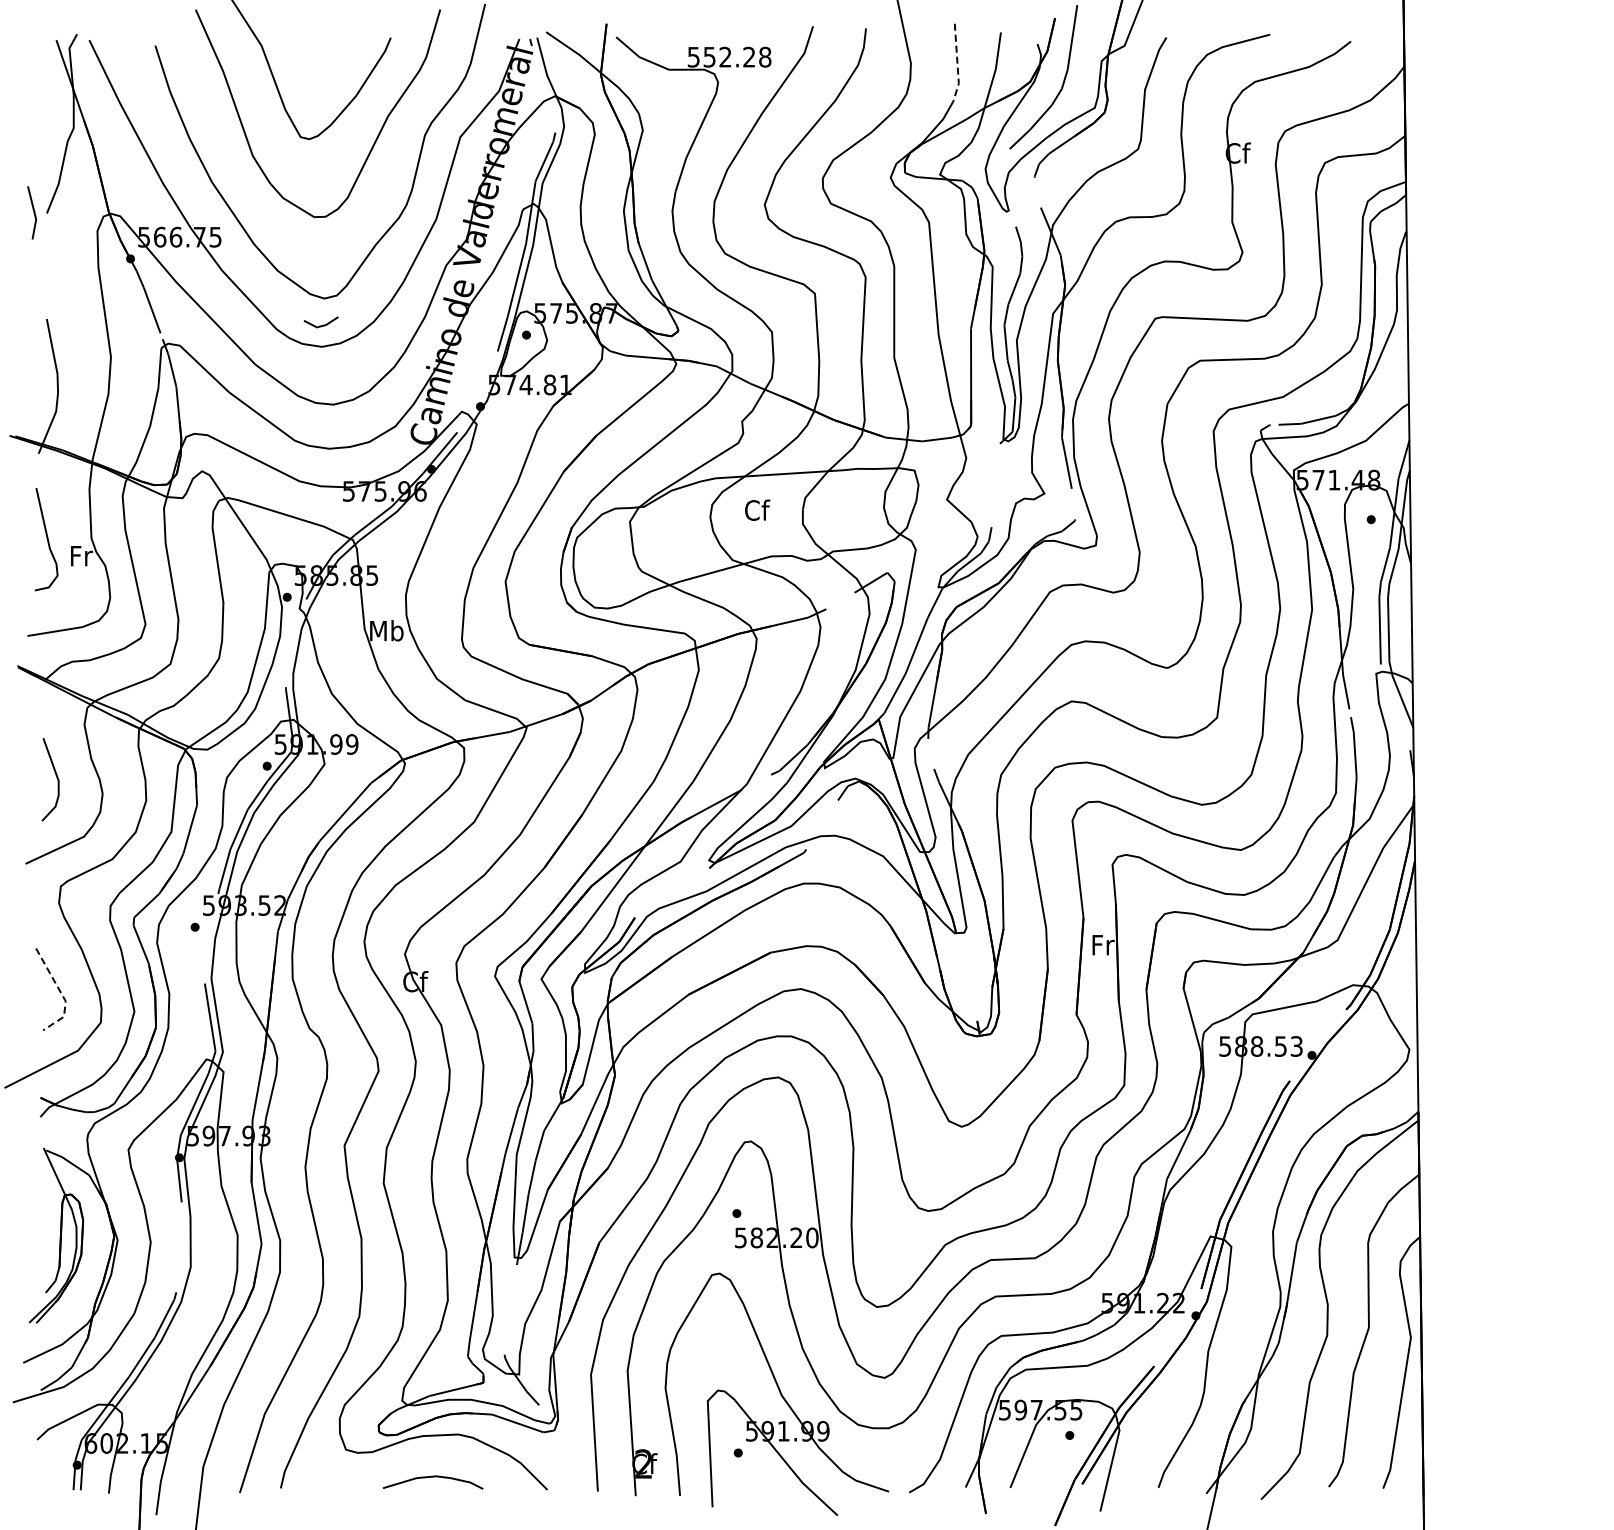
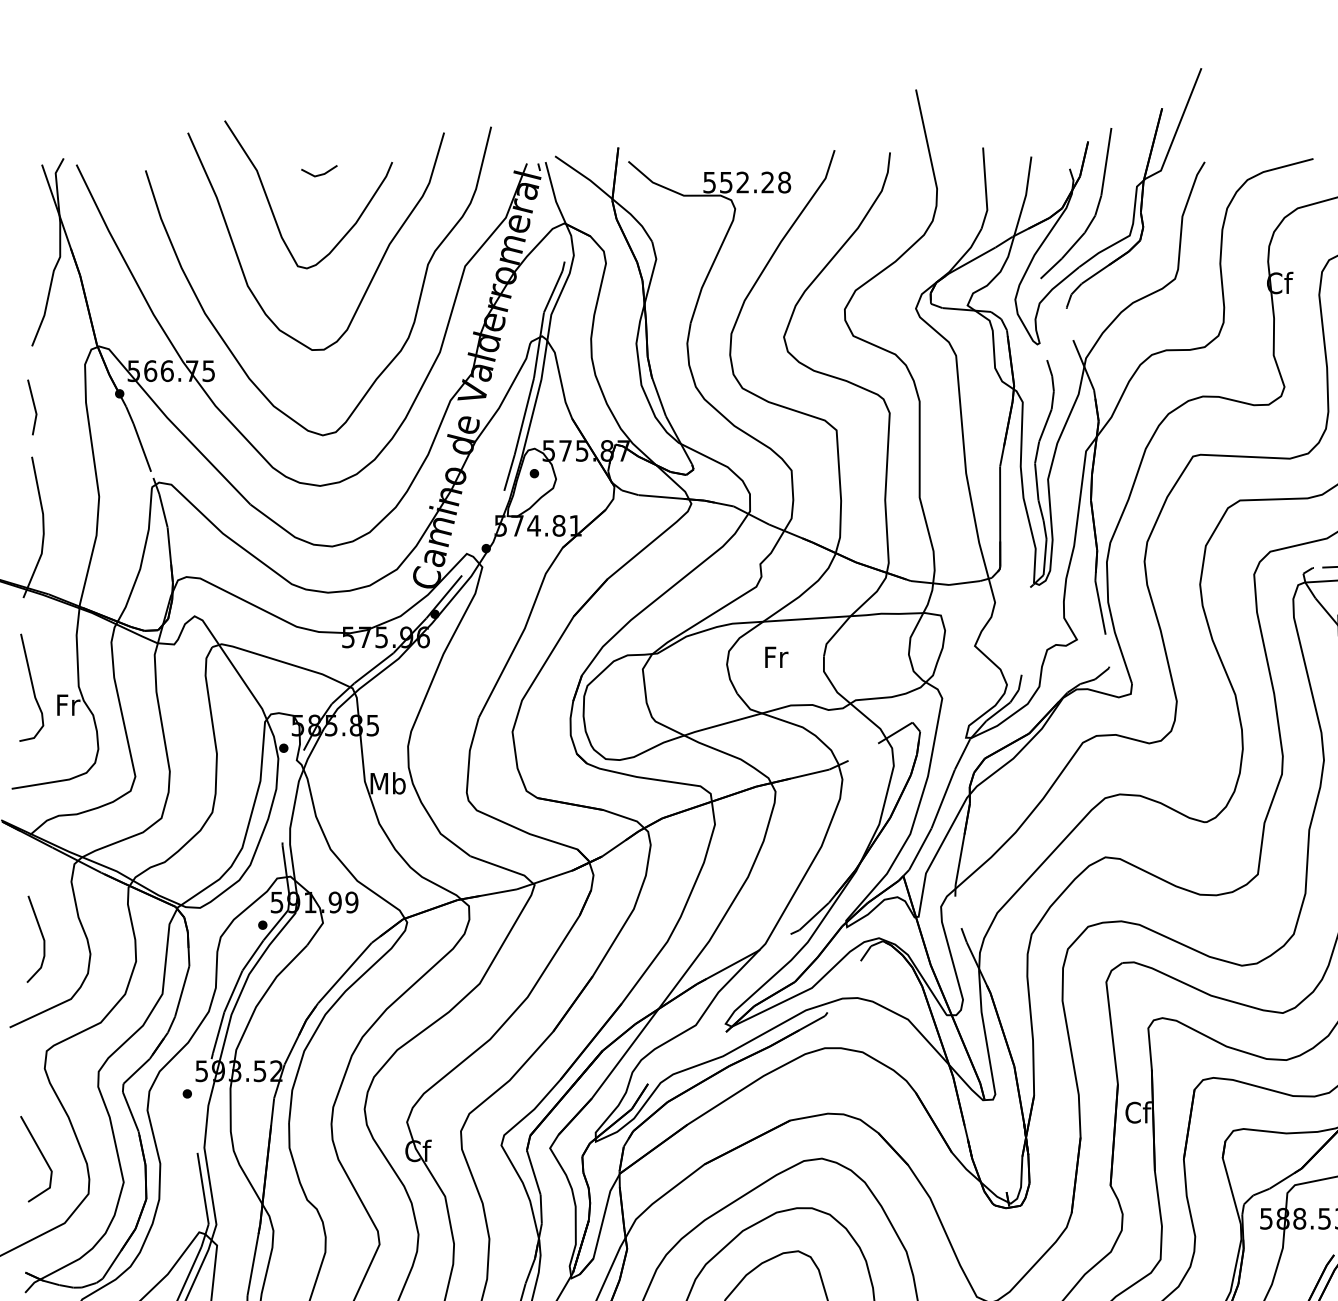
line: (957, 63) -> (985, 189), dashed -> solid
line: (33, 212) -> (33, 407), moved
line: (320, 325) -> (318, 174), moved
text: (757, 509) -> (776, 656), Cf -> Fr
text: (1102, 944) -> (1137, 1111), Fr -> Cf
line: (61, 993) -> (47, 1163), dashed -> solid

